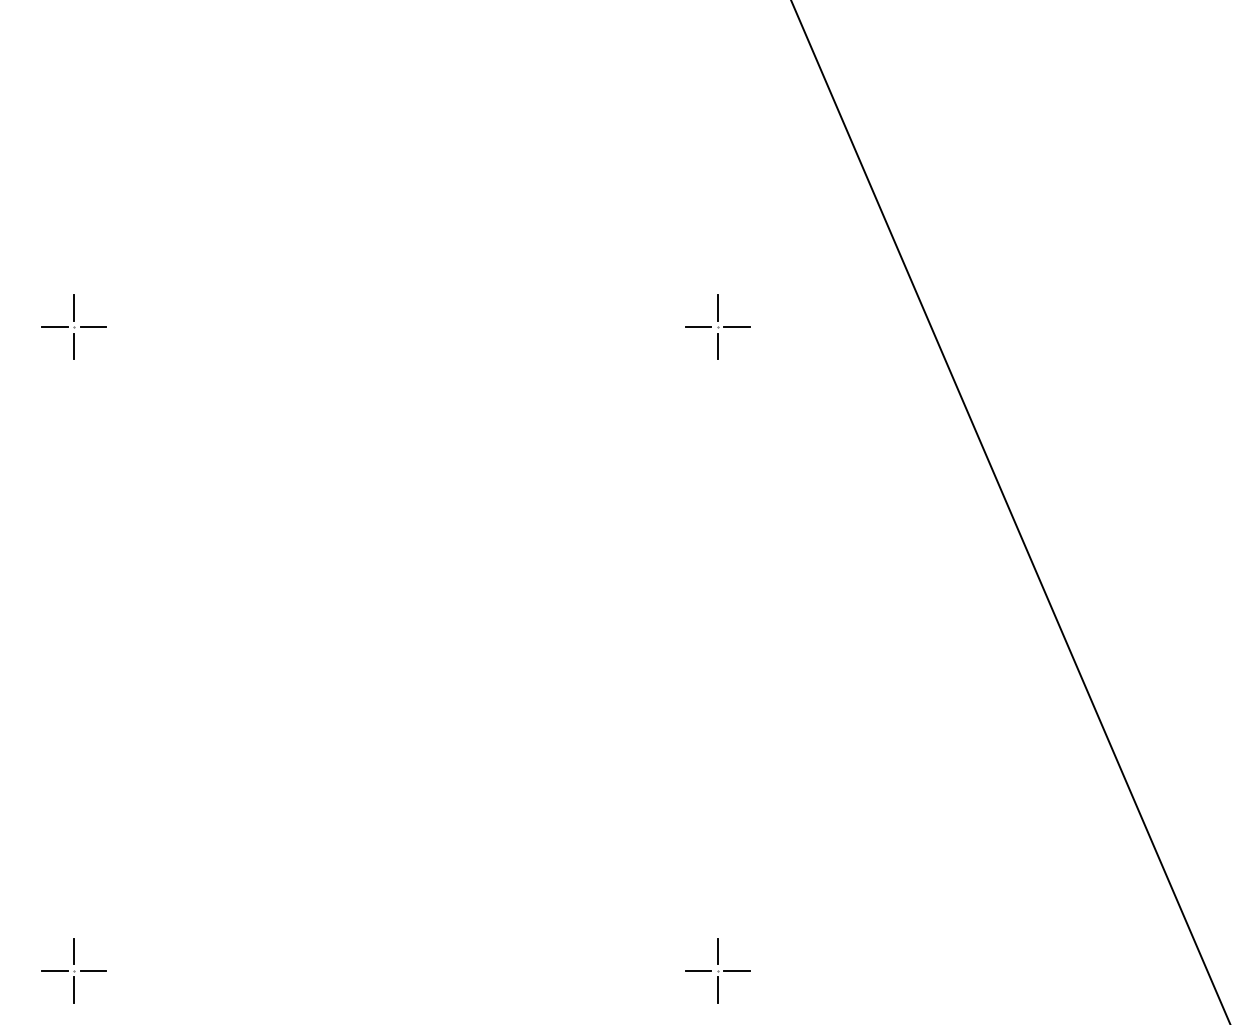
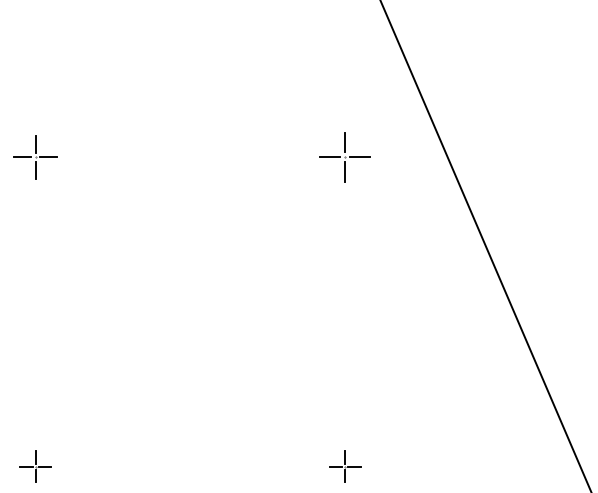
part: (74, 327) -> (35, 157), size x1.4
part: (718, 327) -> (345, 157), size x1.6

